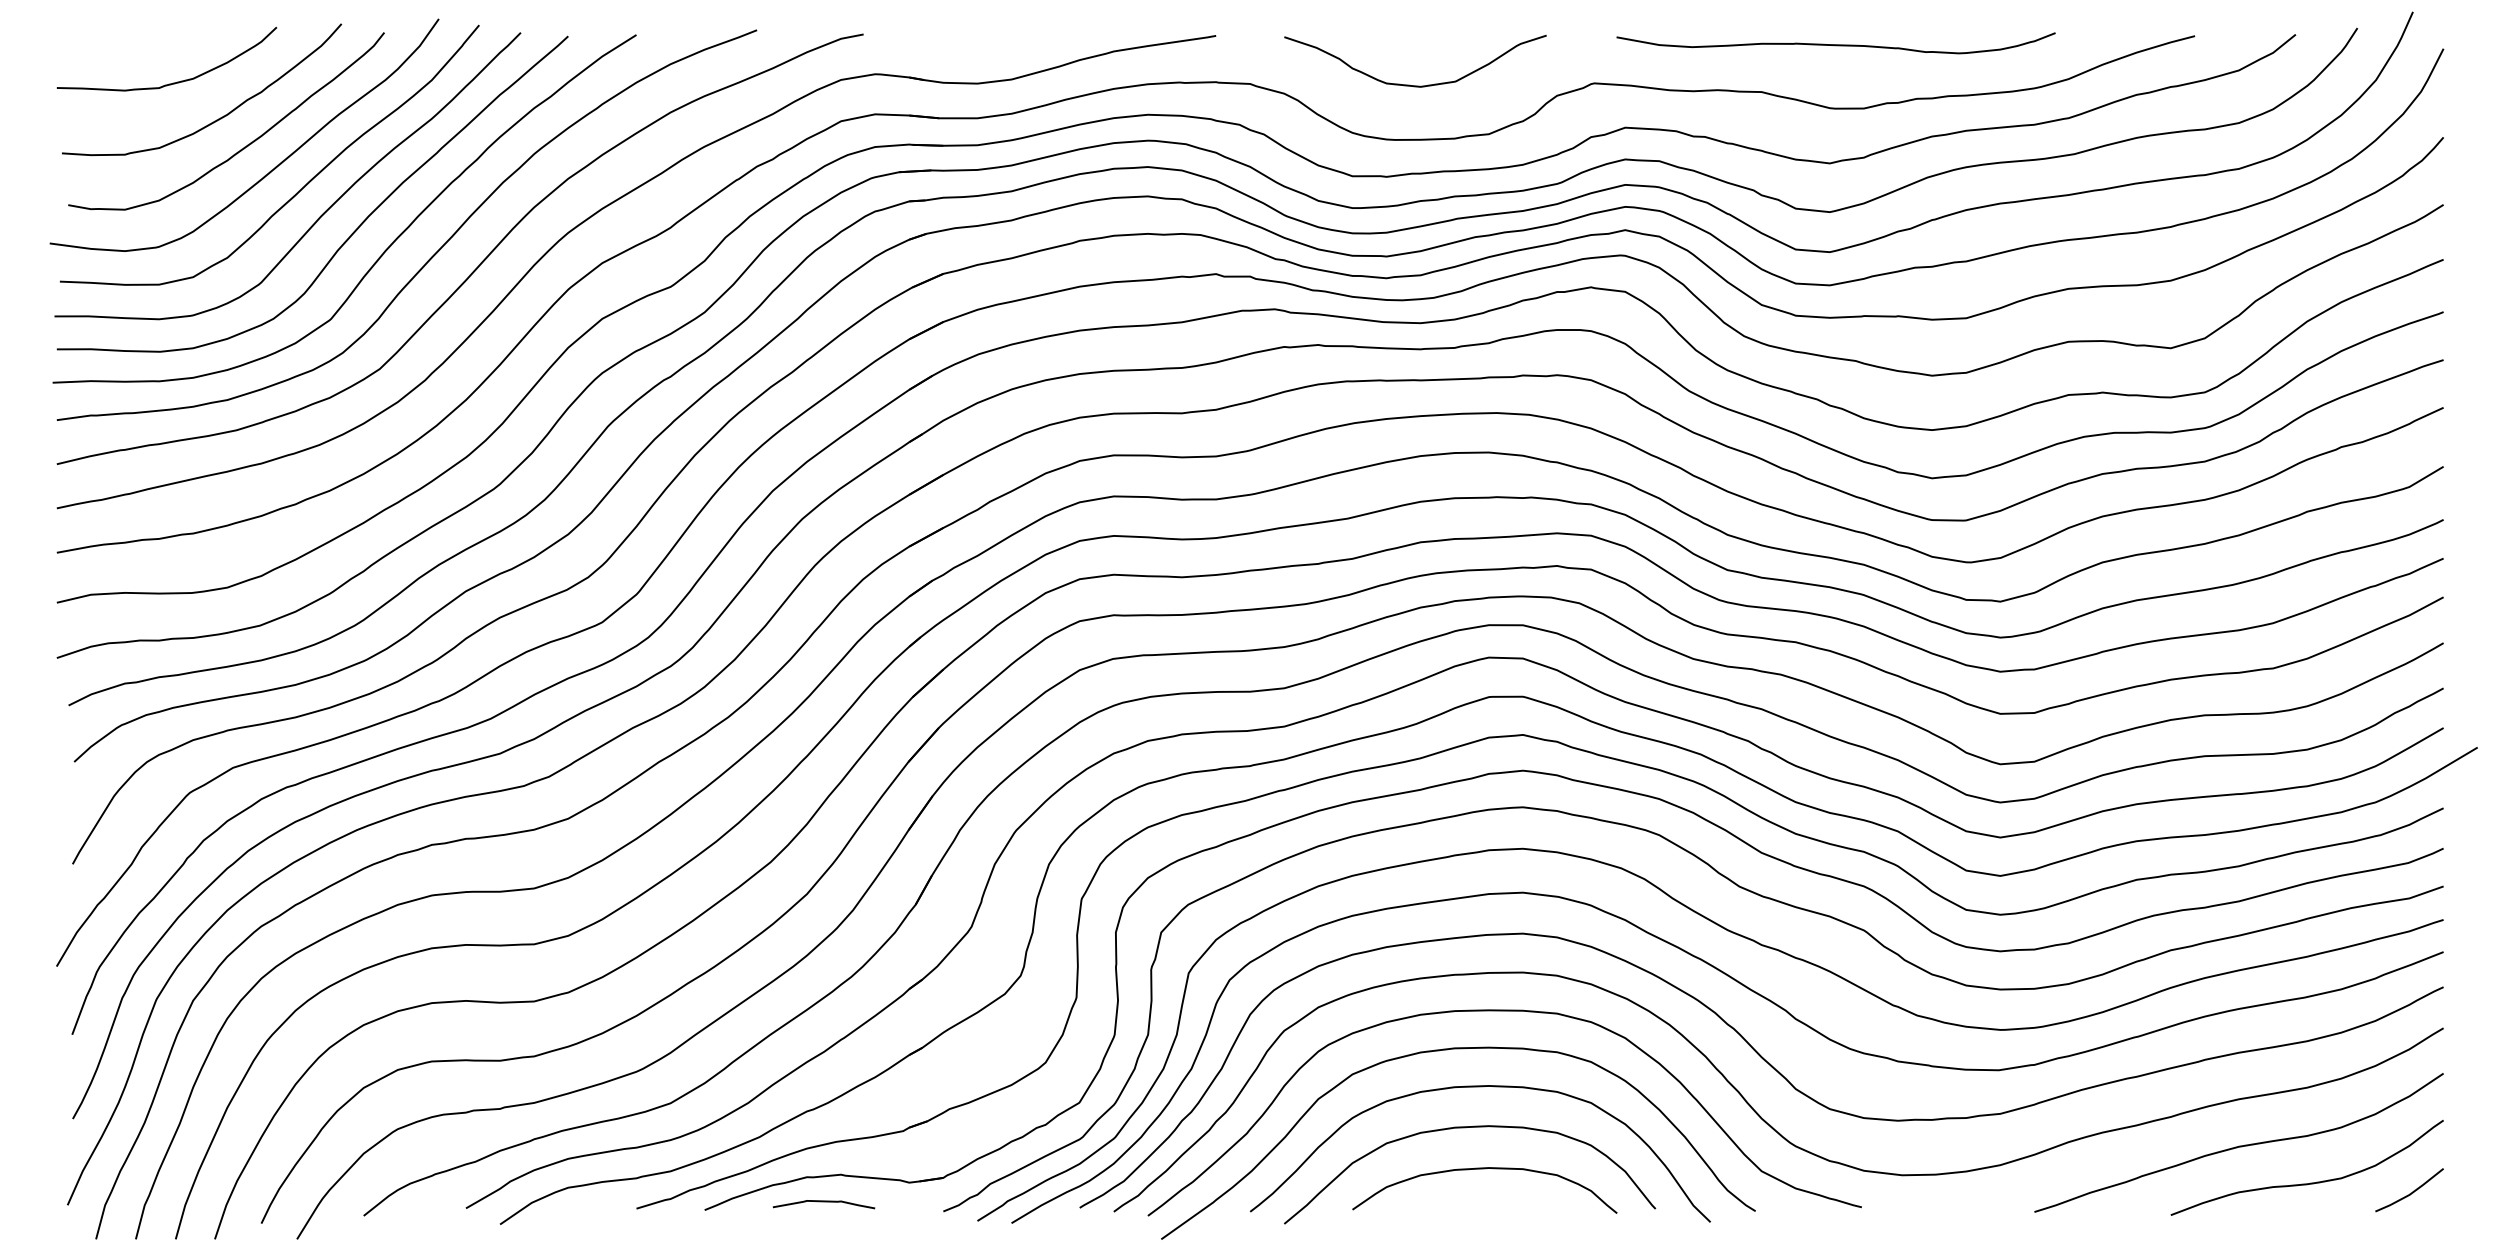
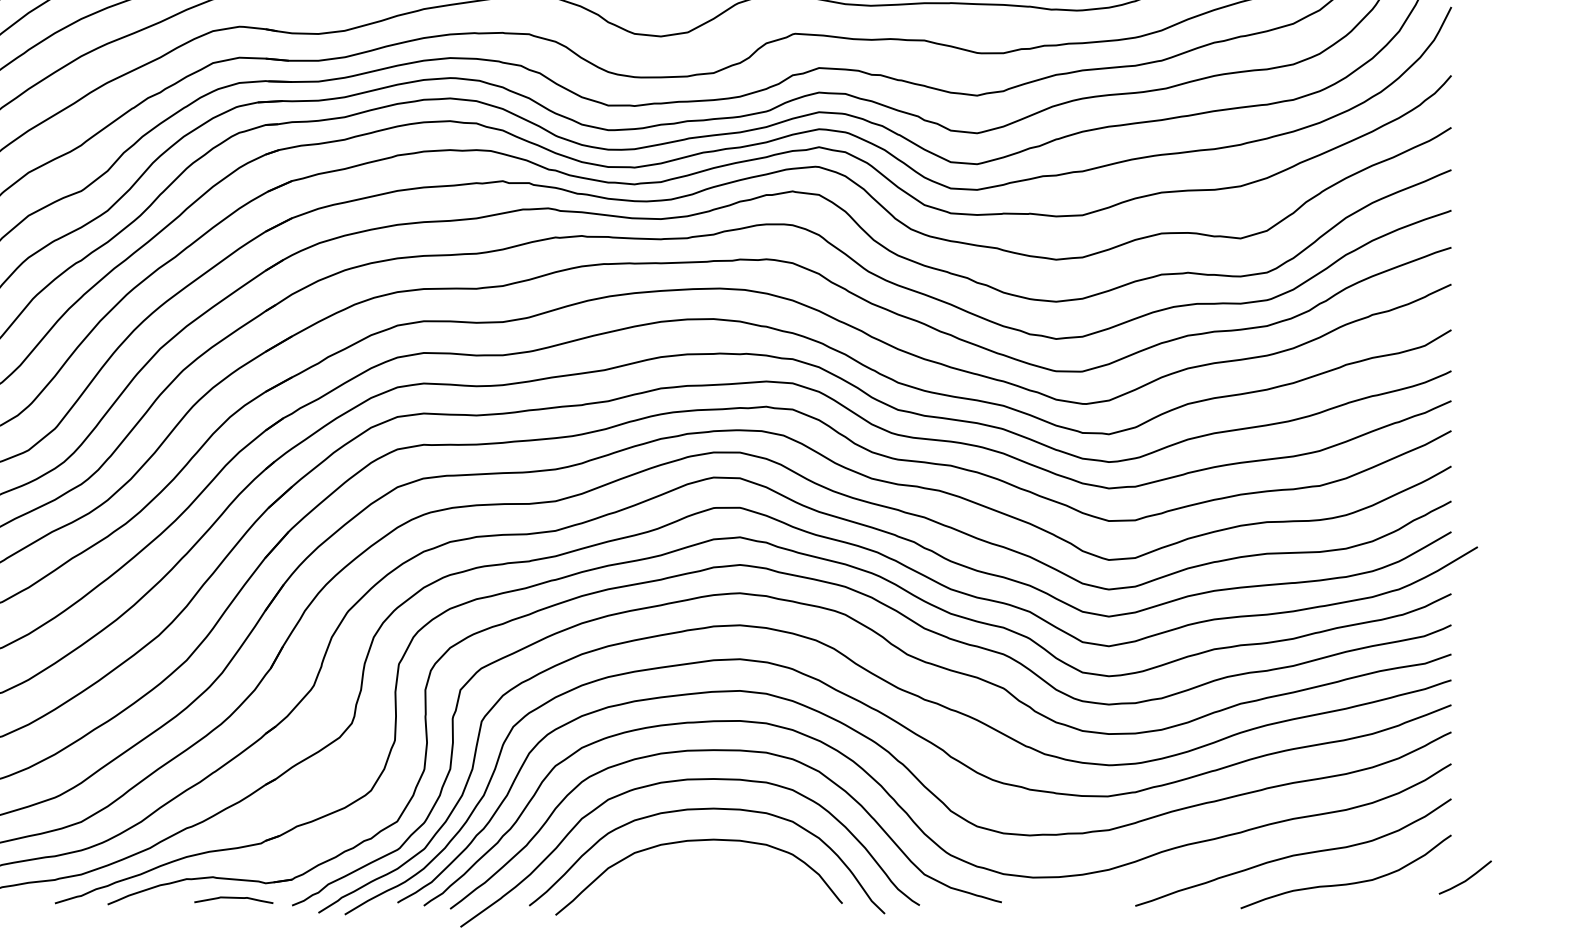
curve: (1484, 1169) -> (710, 873), removed
line: (2411, 1192) -> (1466, 879), moved
curve: (823, 1202) -> (233, 898), moved

